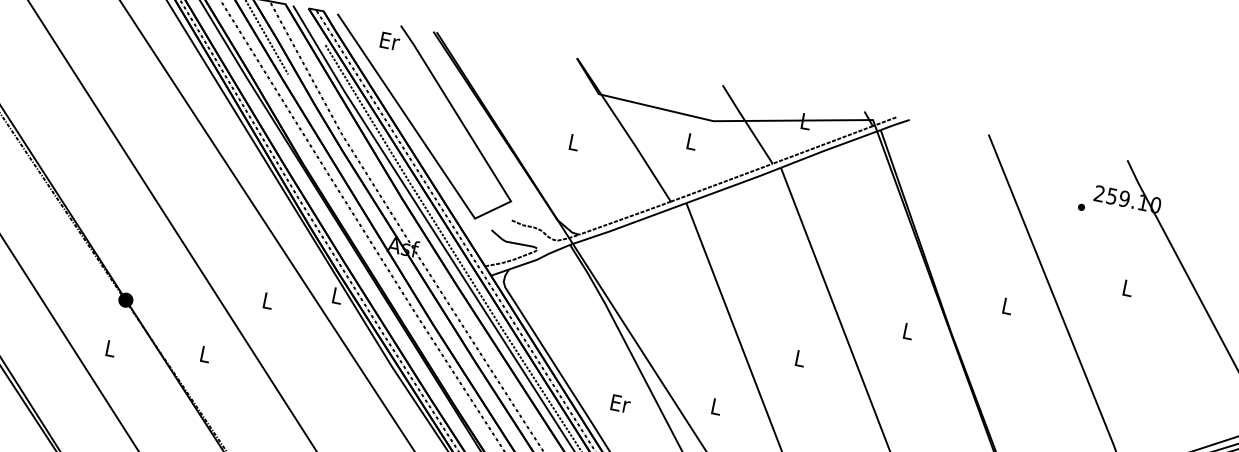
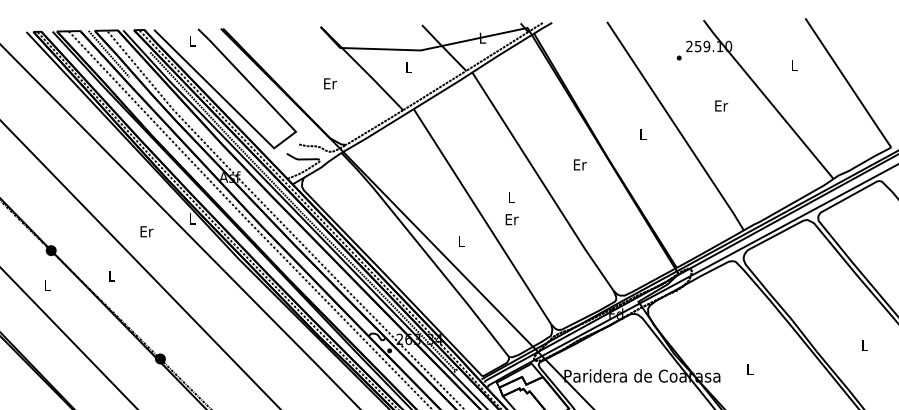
text: (389, 40) -> (192, 40), Er -> L
text: (574, 142) -> (330, 83), L -> Er
text: (1128, 287) -> (721, 105), L -> Er
text: (267, 300) -> (146, 231), L -> Er
text: (909, 331) -> (580, 164), L -> Er
text: (619, 403) -> (511, 219), moved

